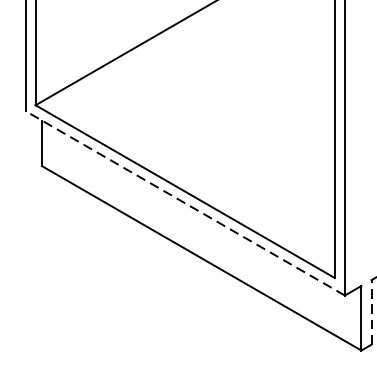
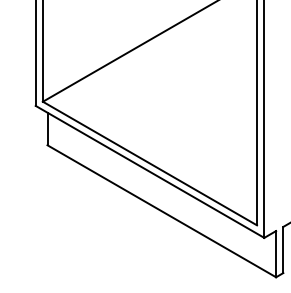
line: (185, 202) -> (150, 171), dashed -> solid
line: (371, 311) -> (283, 249), dashed -> solid

